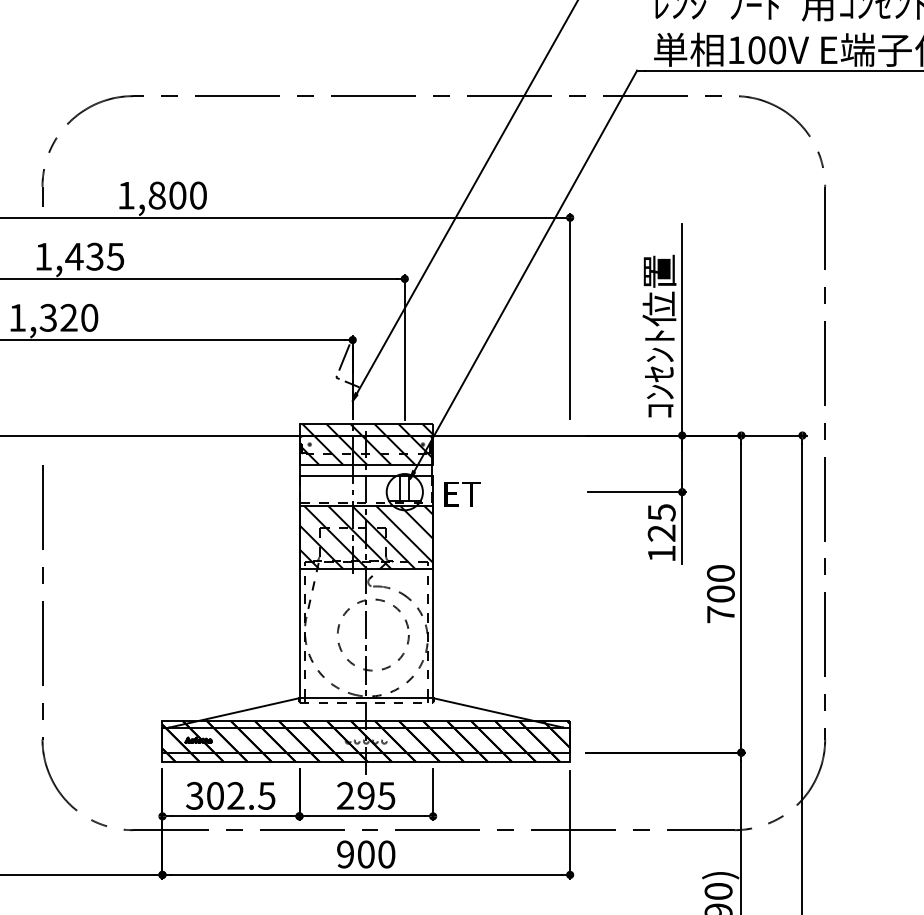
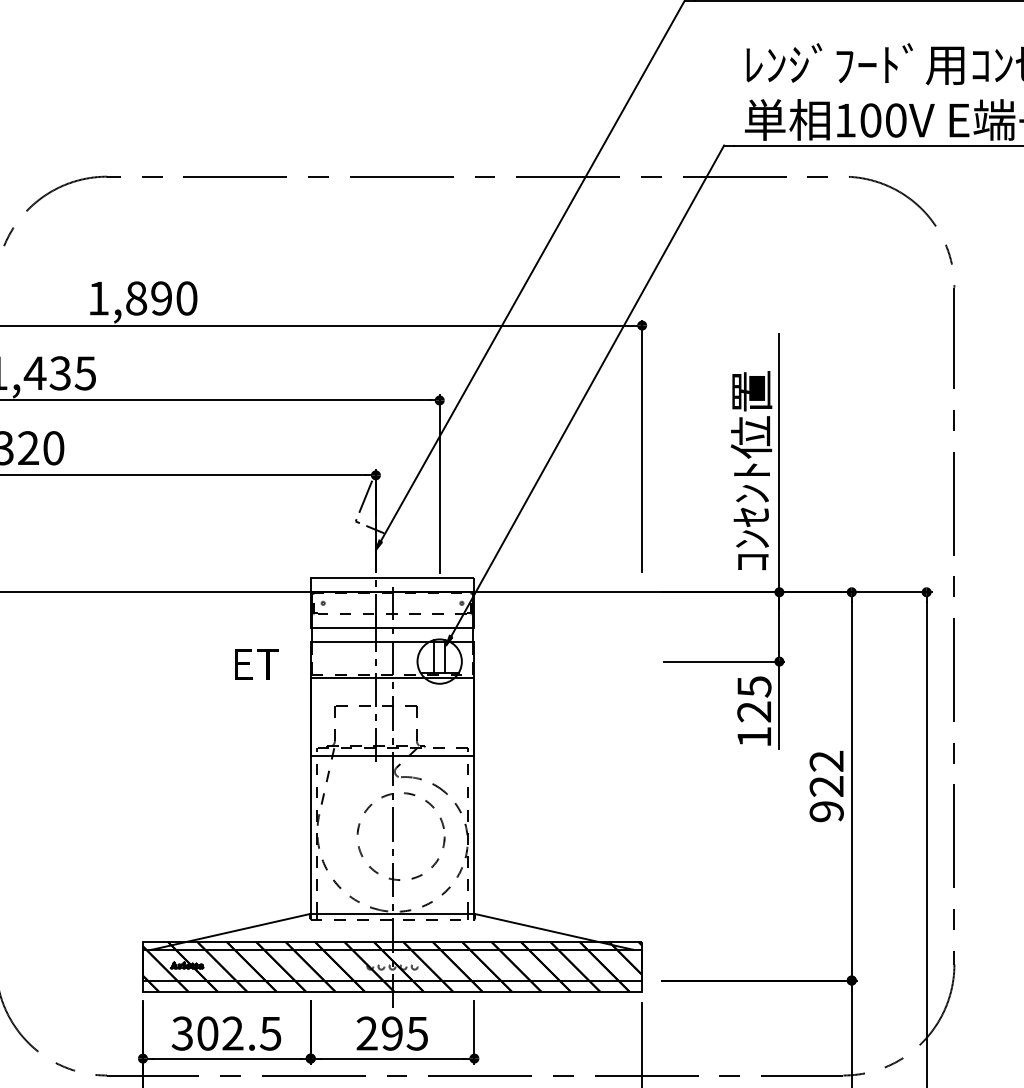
text: (177, 195) -> (161, 298), 1,800 -> 1,890
hatch: (366, 444) -> (392, 603), removed
text: (462, 494) -> (256, 664), moved
hatch: (366, 537) -> (392, 717), removed
text: (720, 594) -> (826, 786), 700 -> 922

